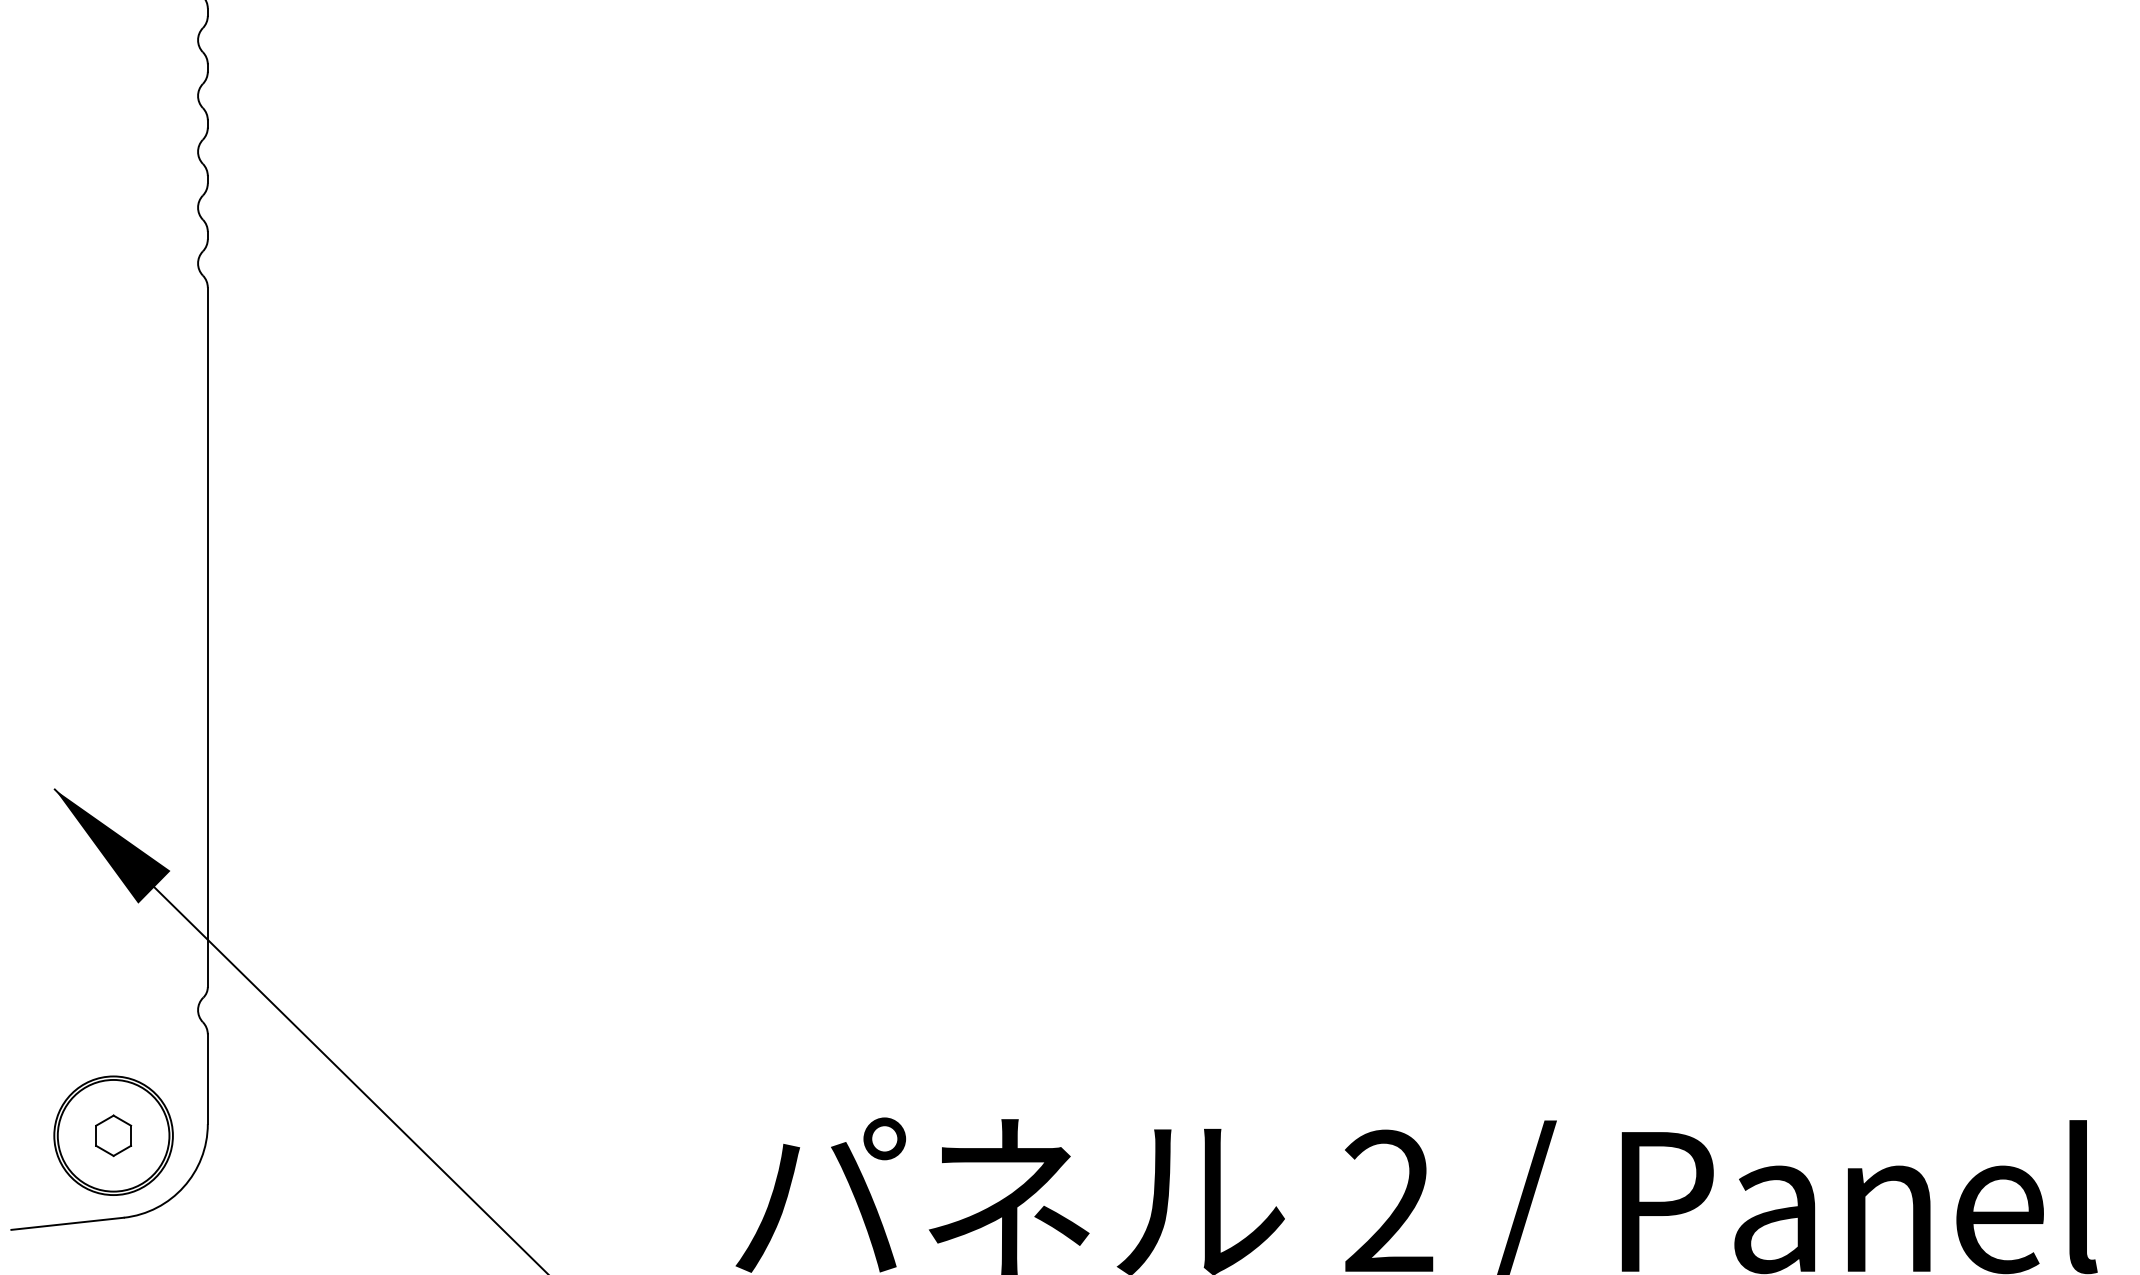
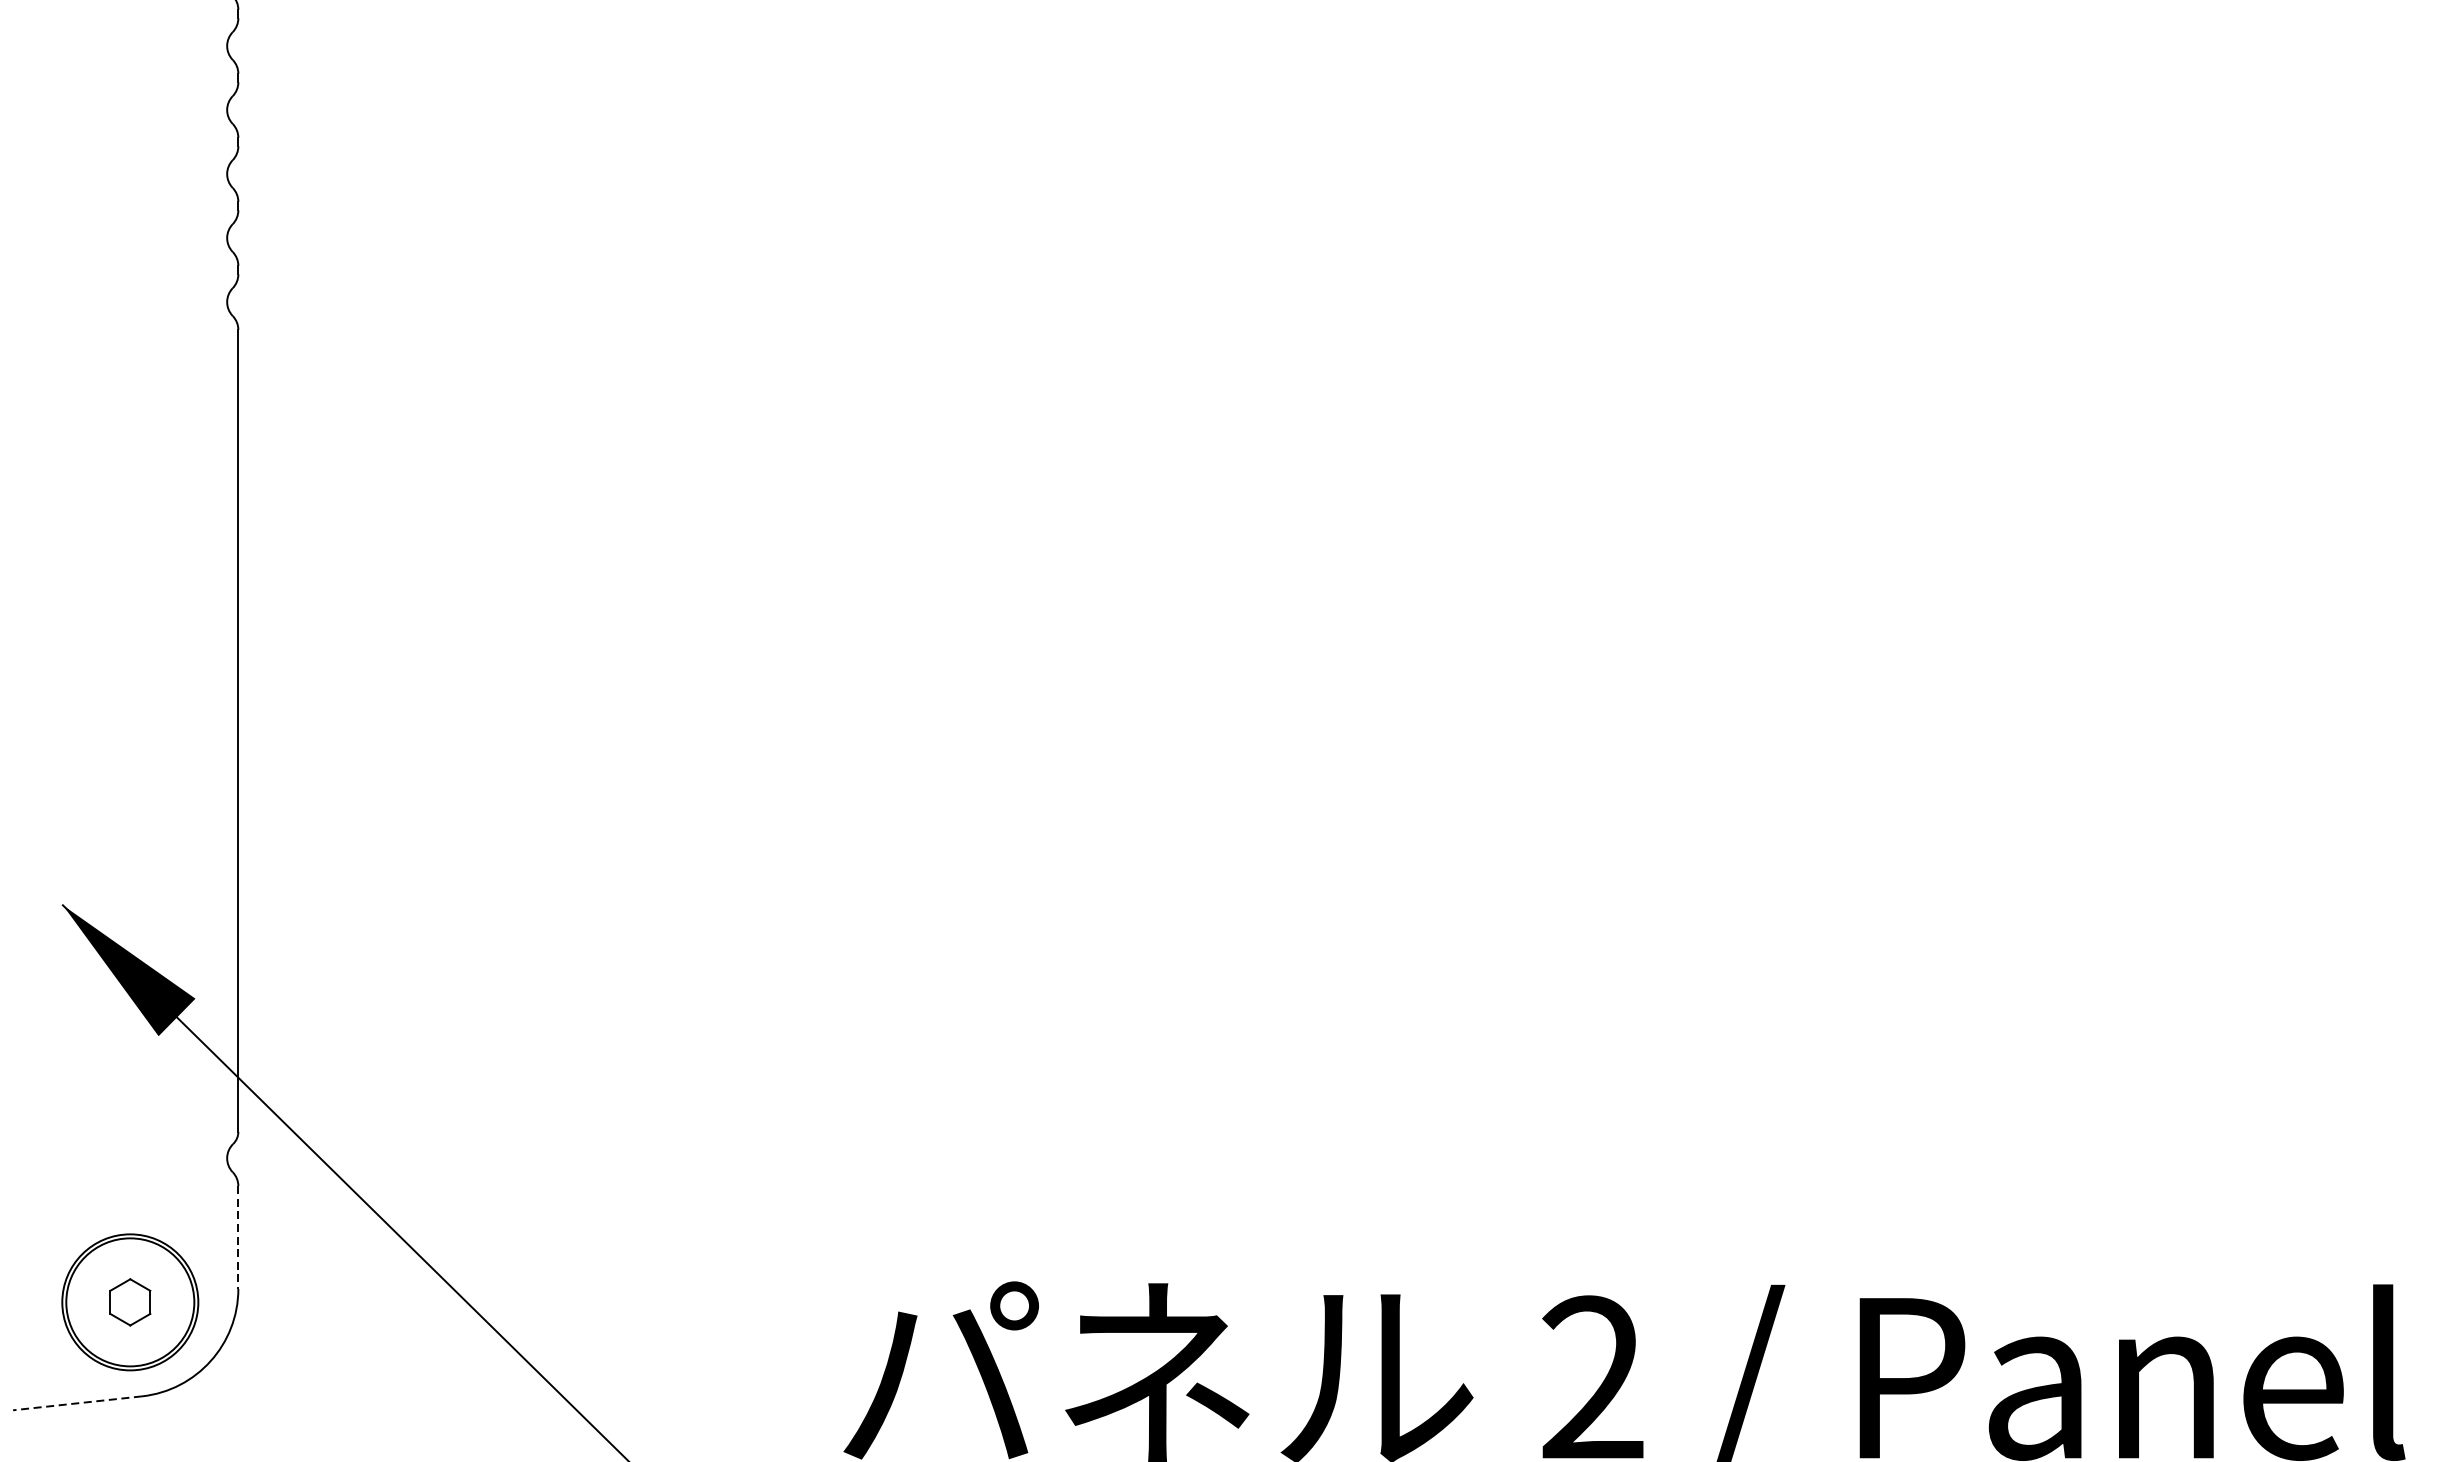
line: (207, 1079) -> (237, 1237), solid -> dashed
line: (67, 1223) -> (77, 1402), solid -> dashed

